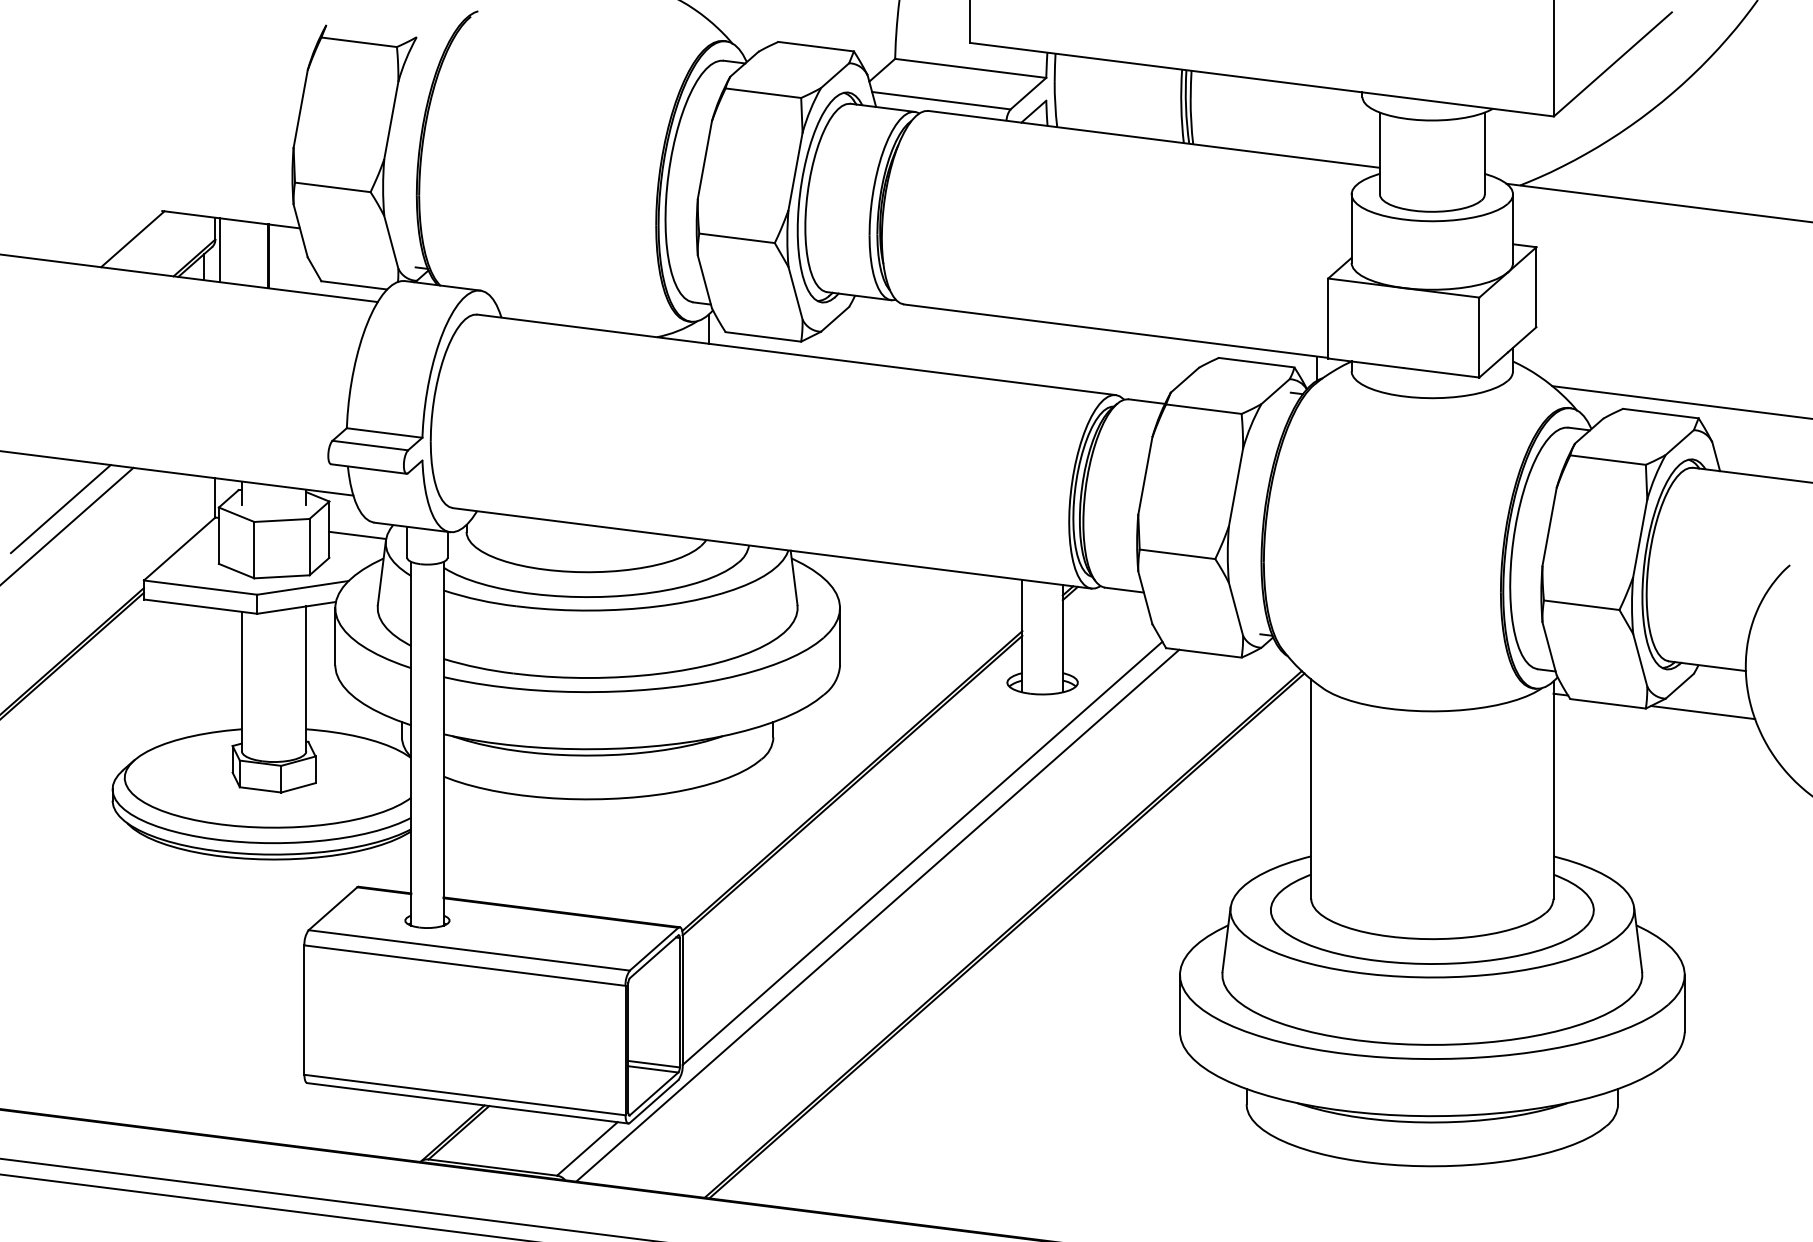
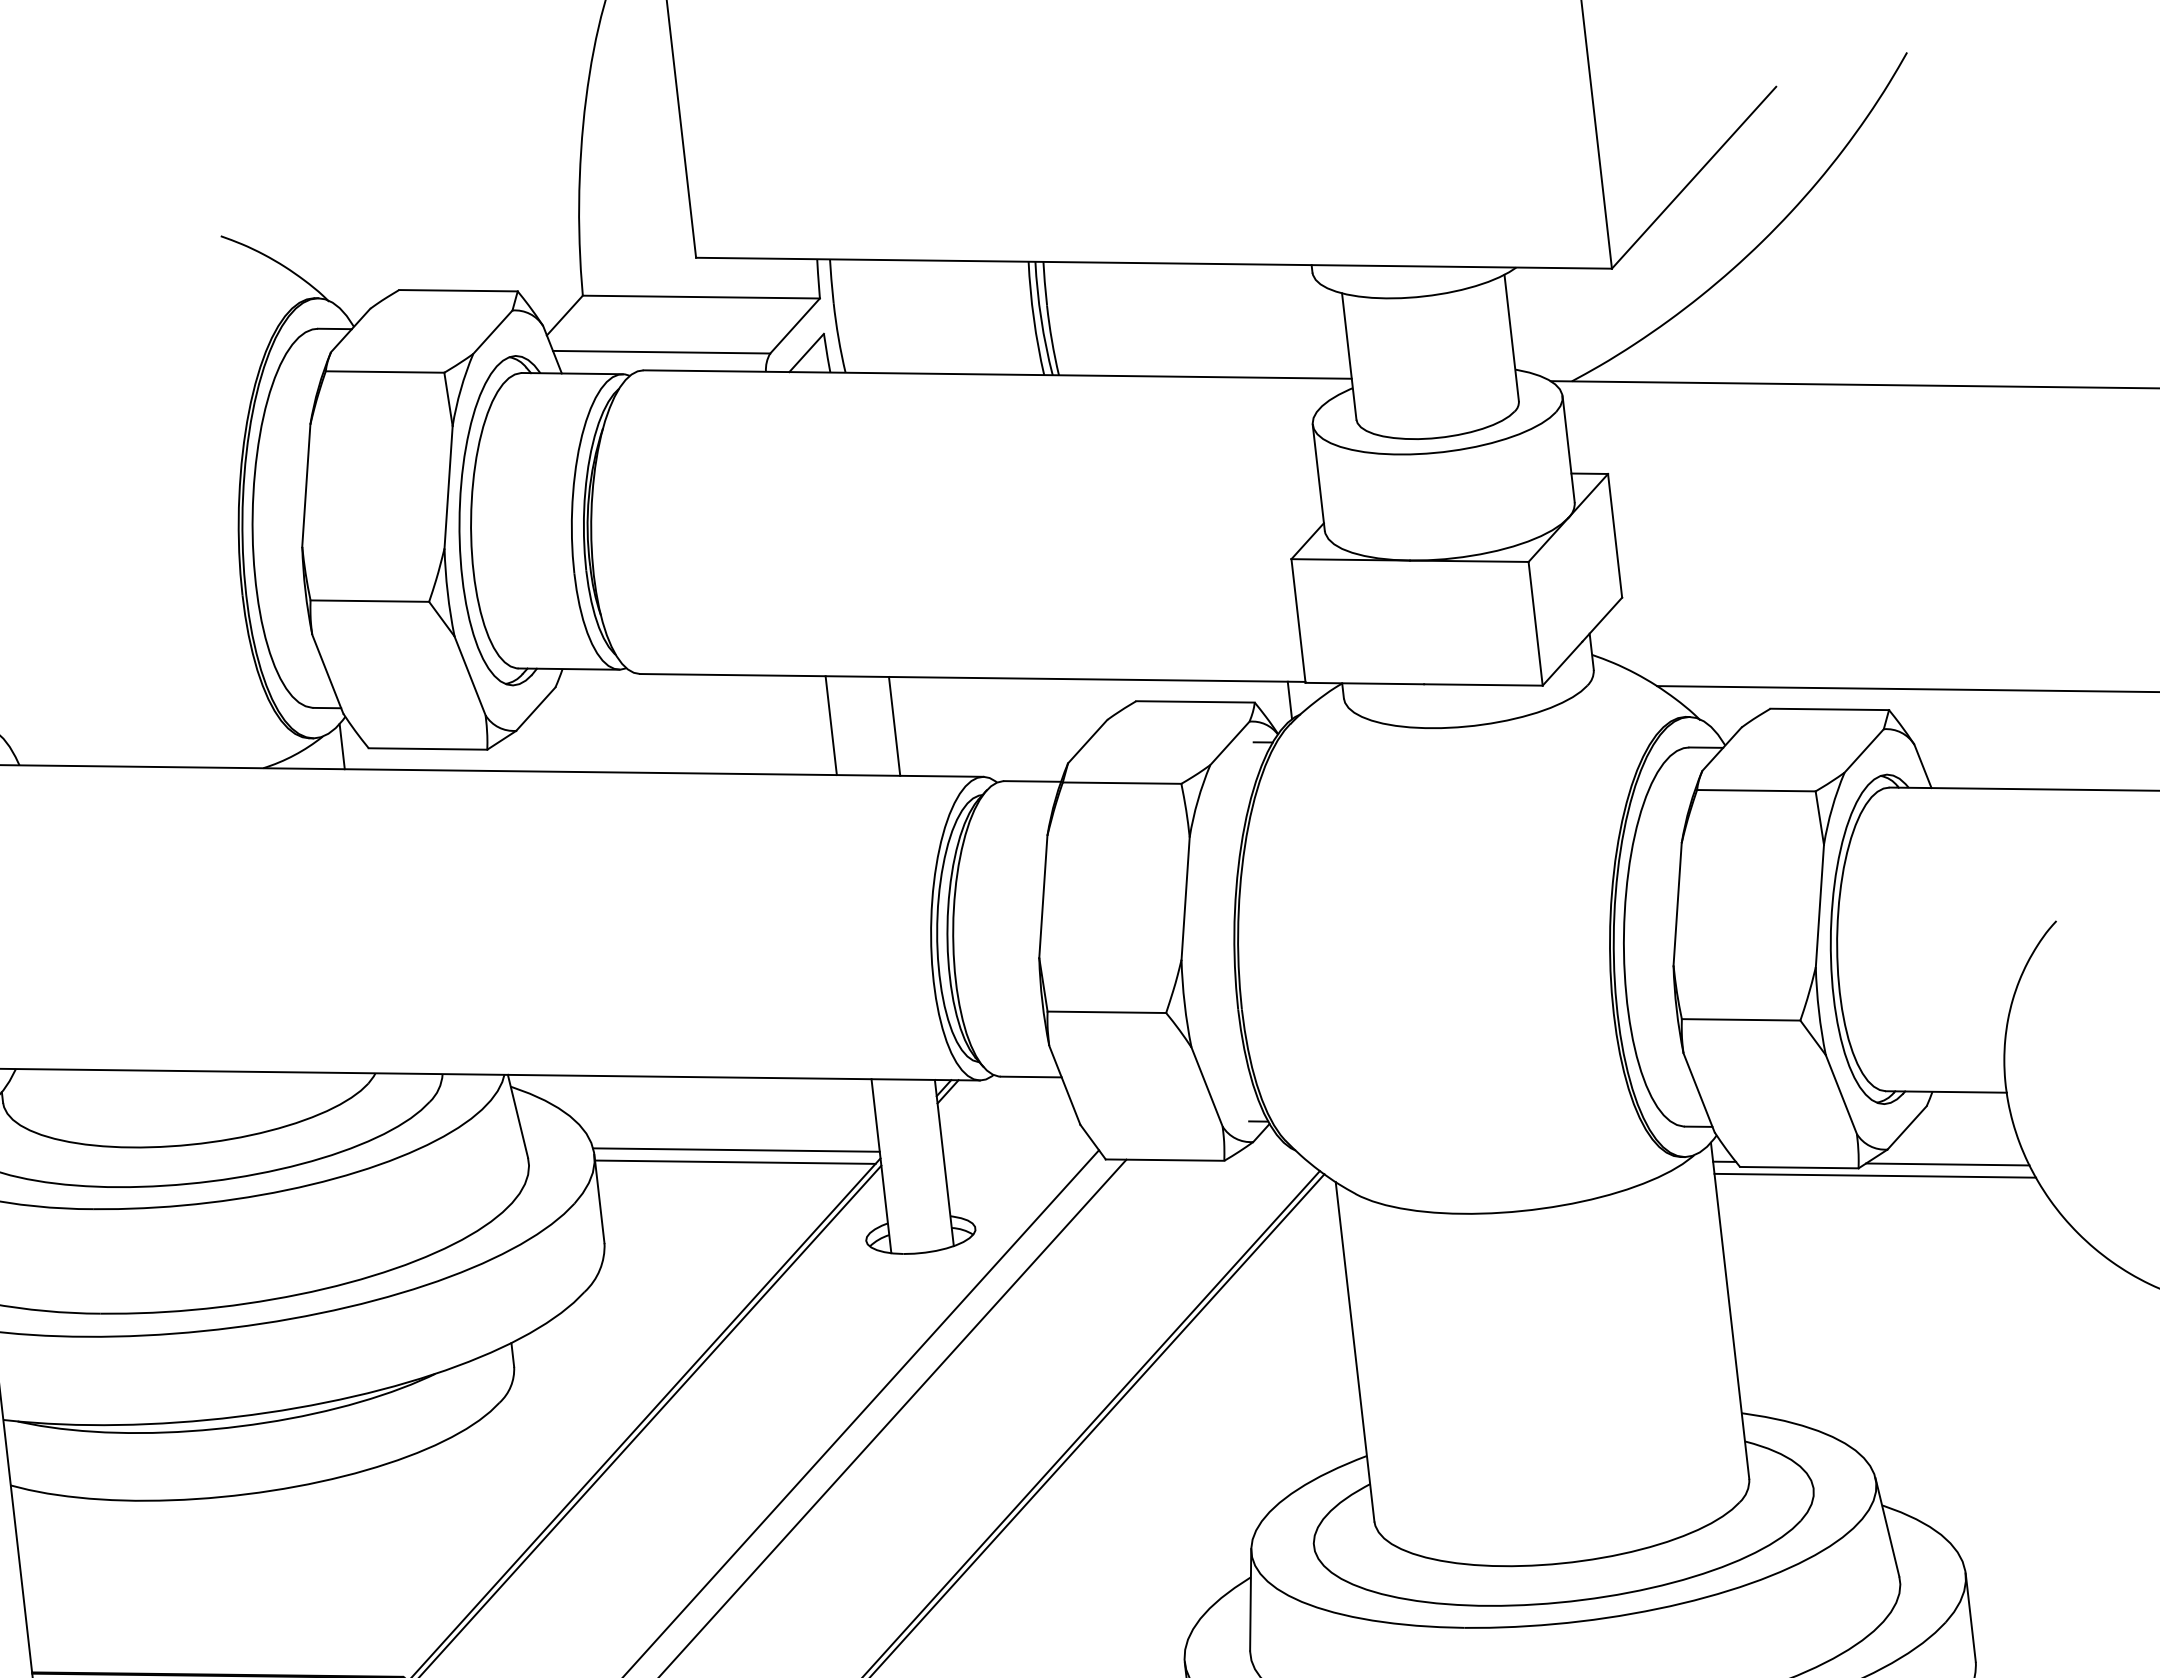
line: (1022, 351) -> (831, 725), added
line: (1062, 356) -> (894, 726), added
line: (930, 614) -> (735, 1148), added
line: (929, 622) -> (735, 1161), added
line: (1655, 714) -> (1874, 1175), added

